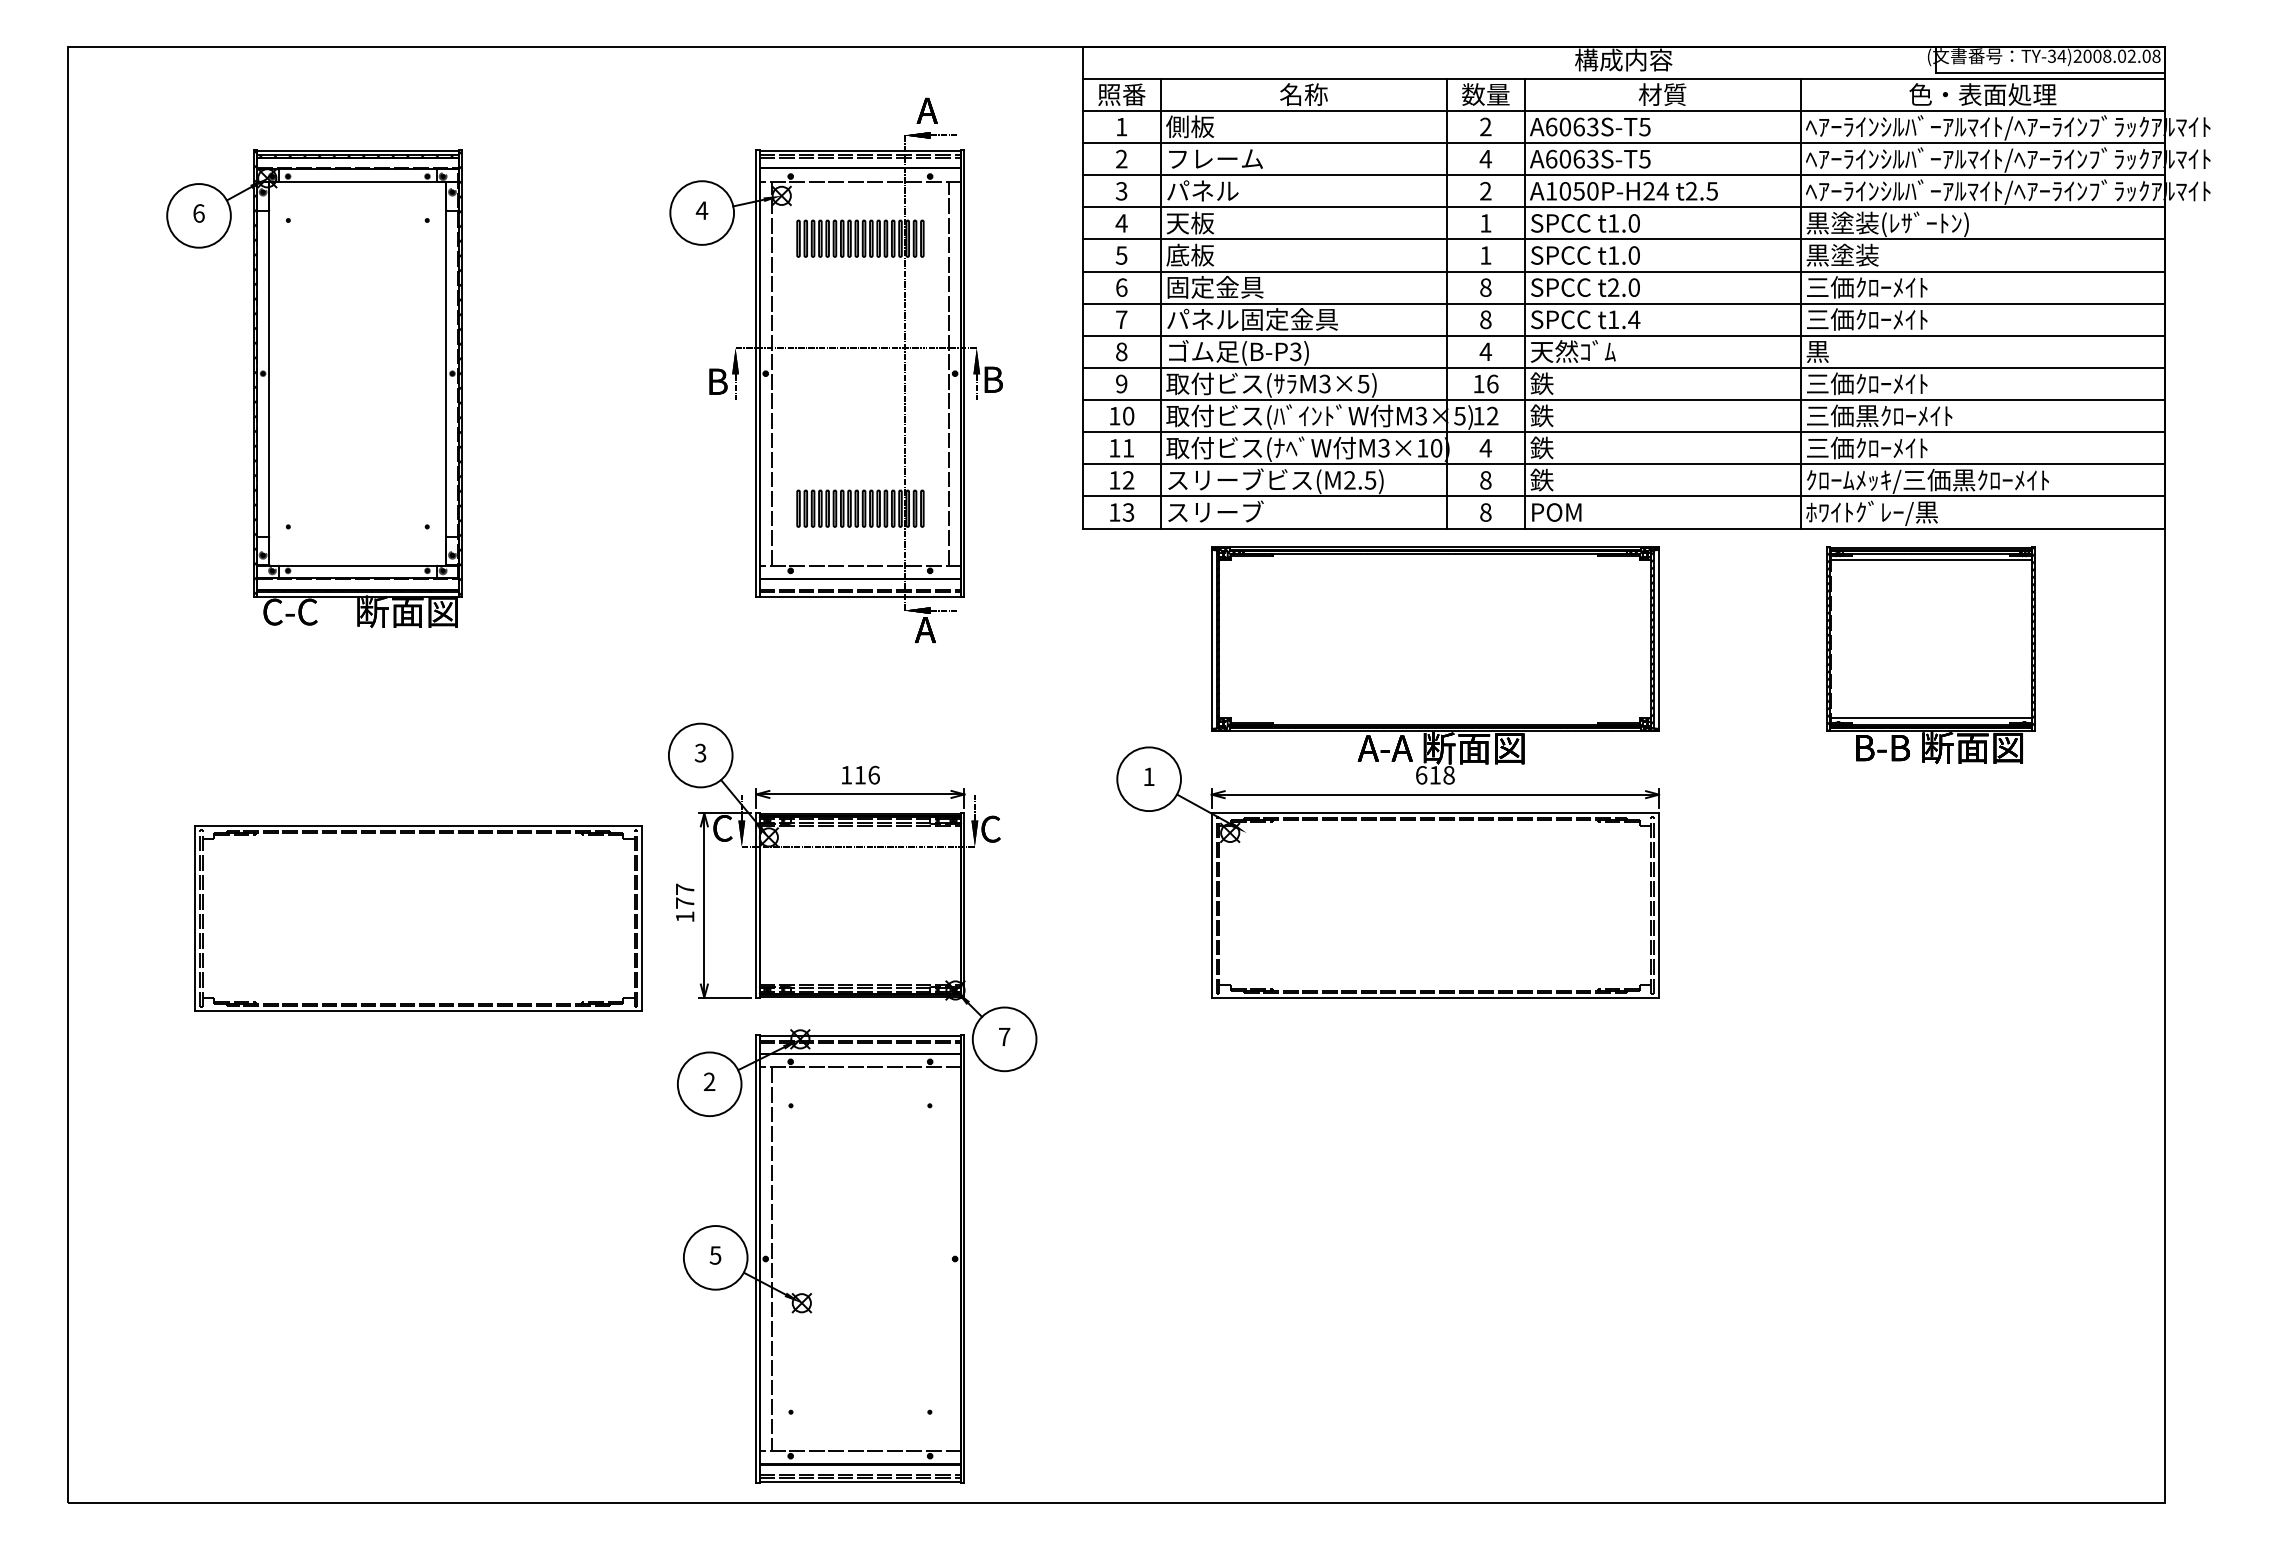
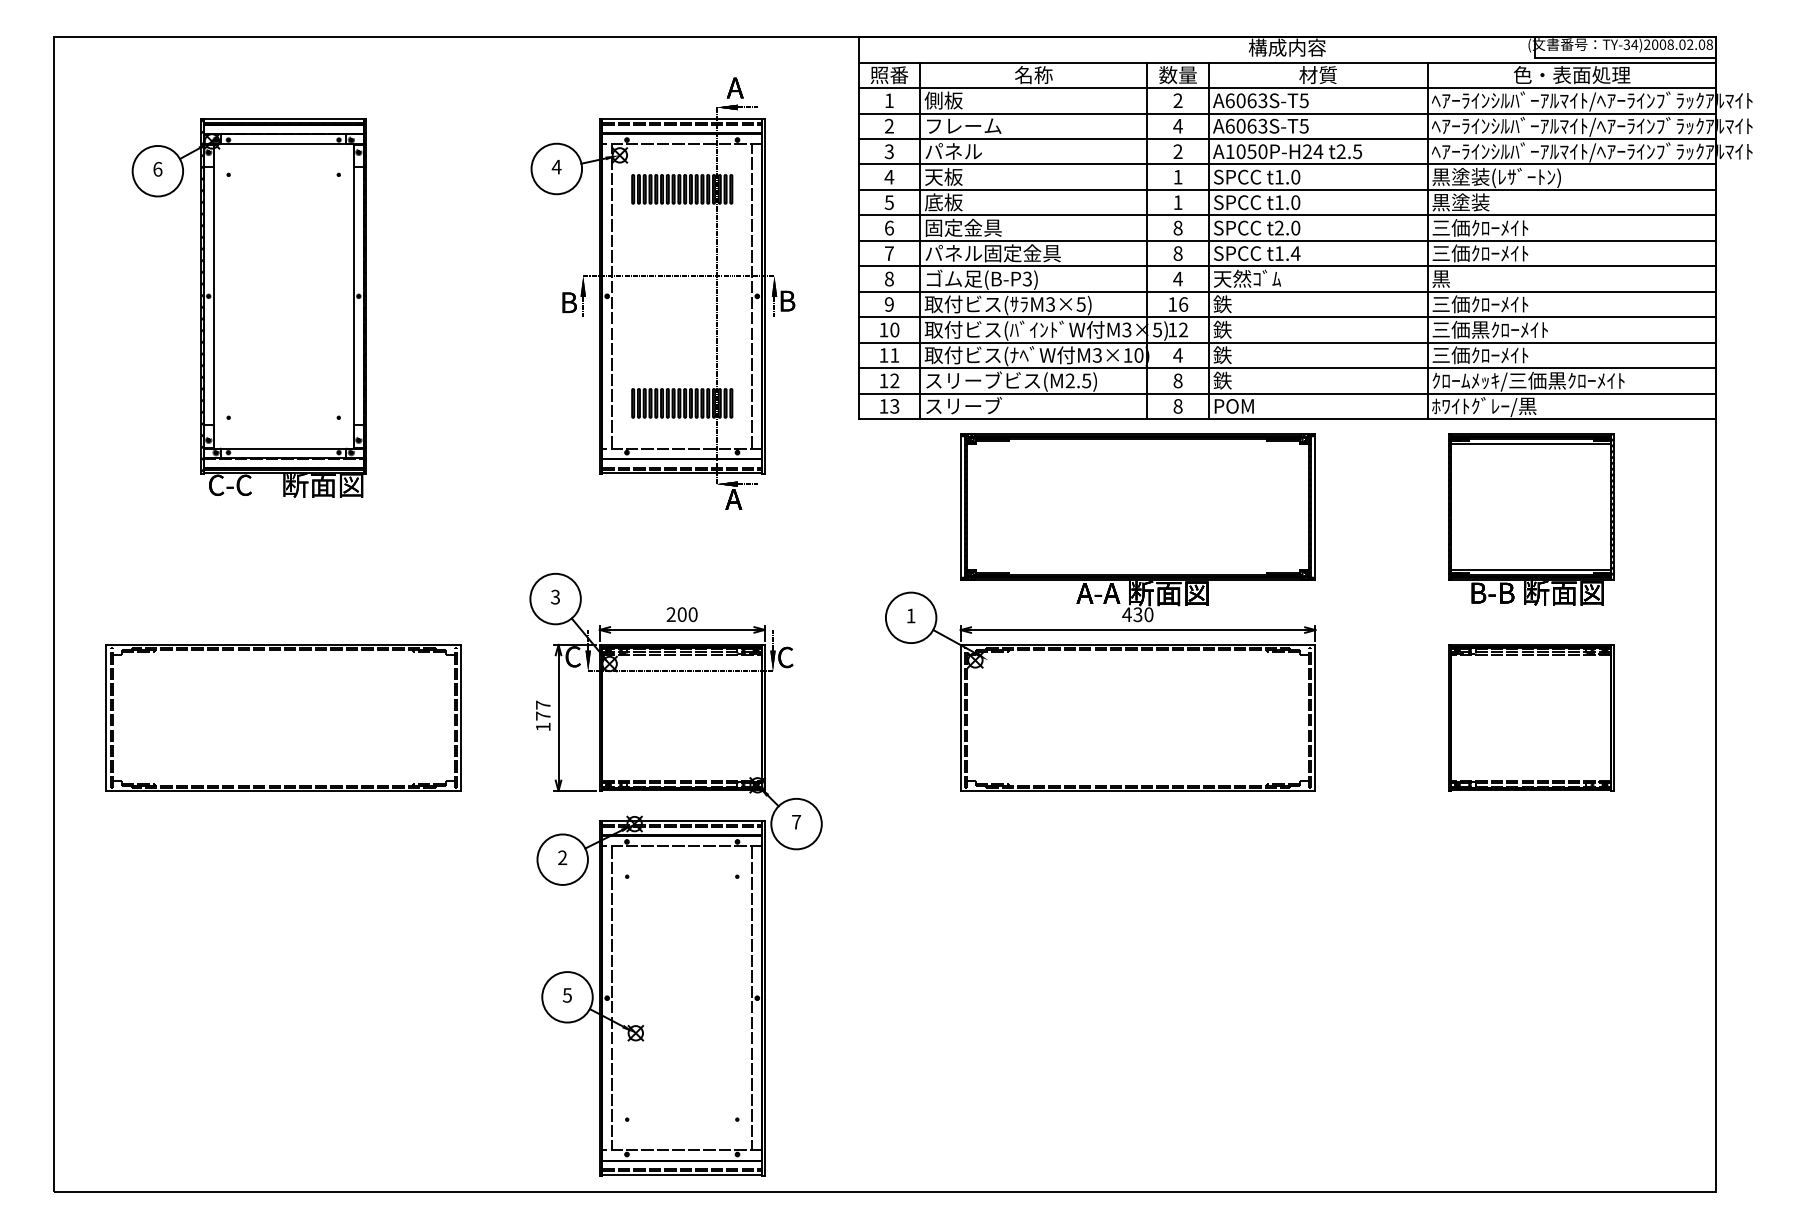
text: (859, 774) -> (681, 614), 116 -> 200
text: (1434, 775) -> (1137, 614), 618 -> 430
part: (1930, 905) -> (1530, 717), added
part: (418, 918) -> (283, 717), moved
line: (948, 1258) -> (752, 997), added

